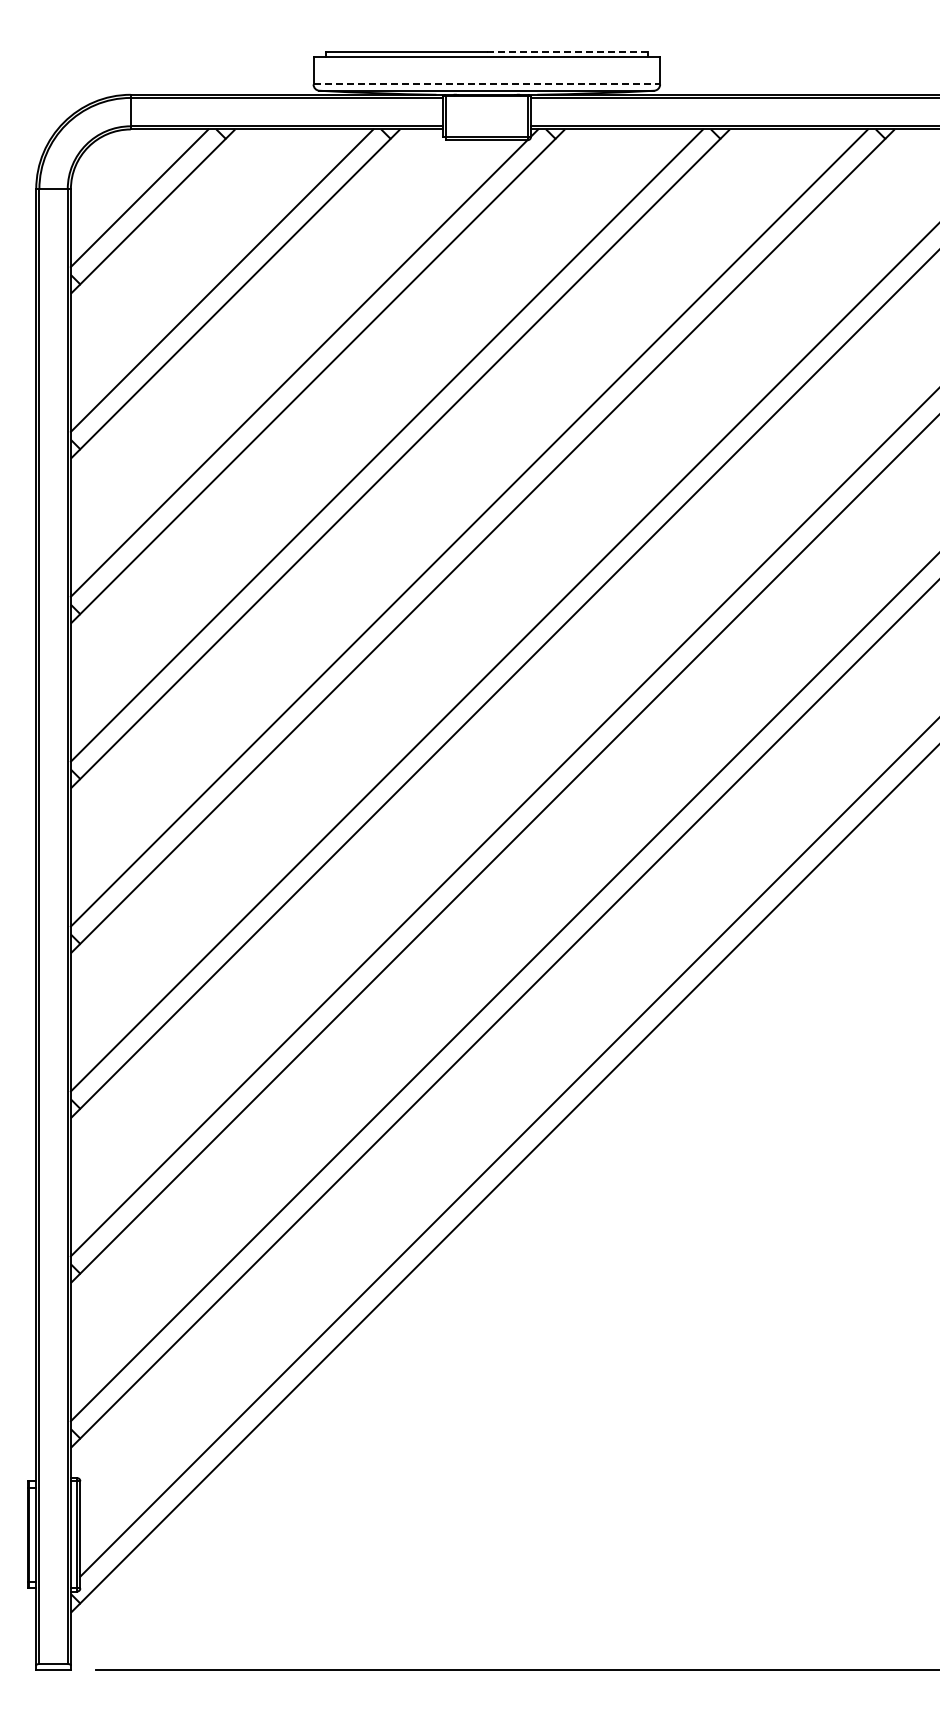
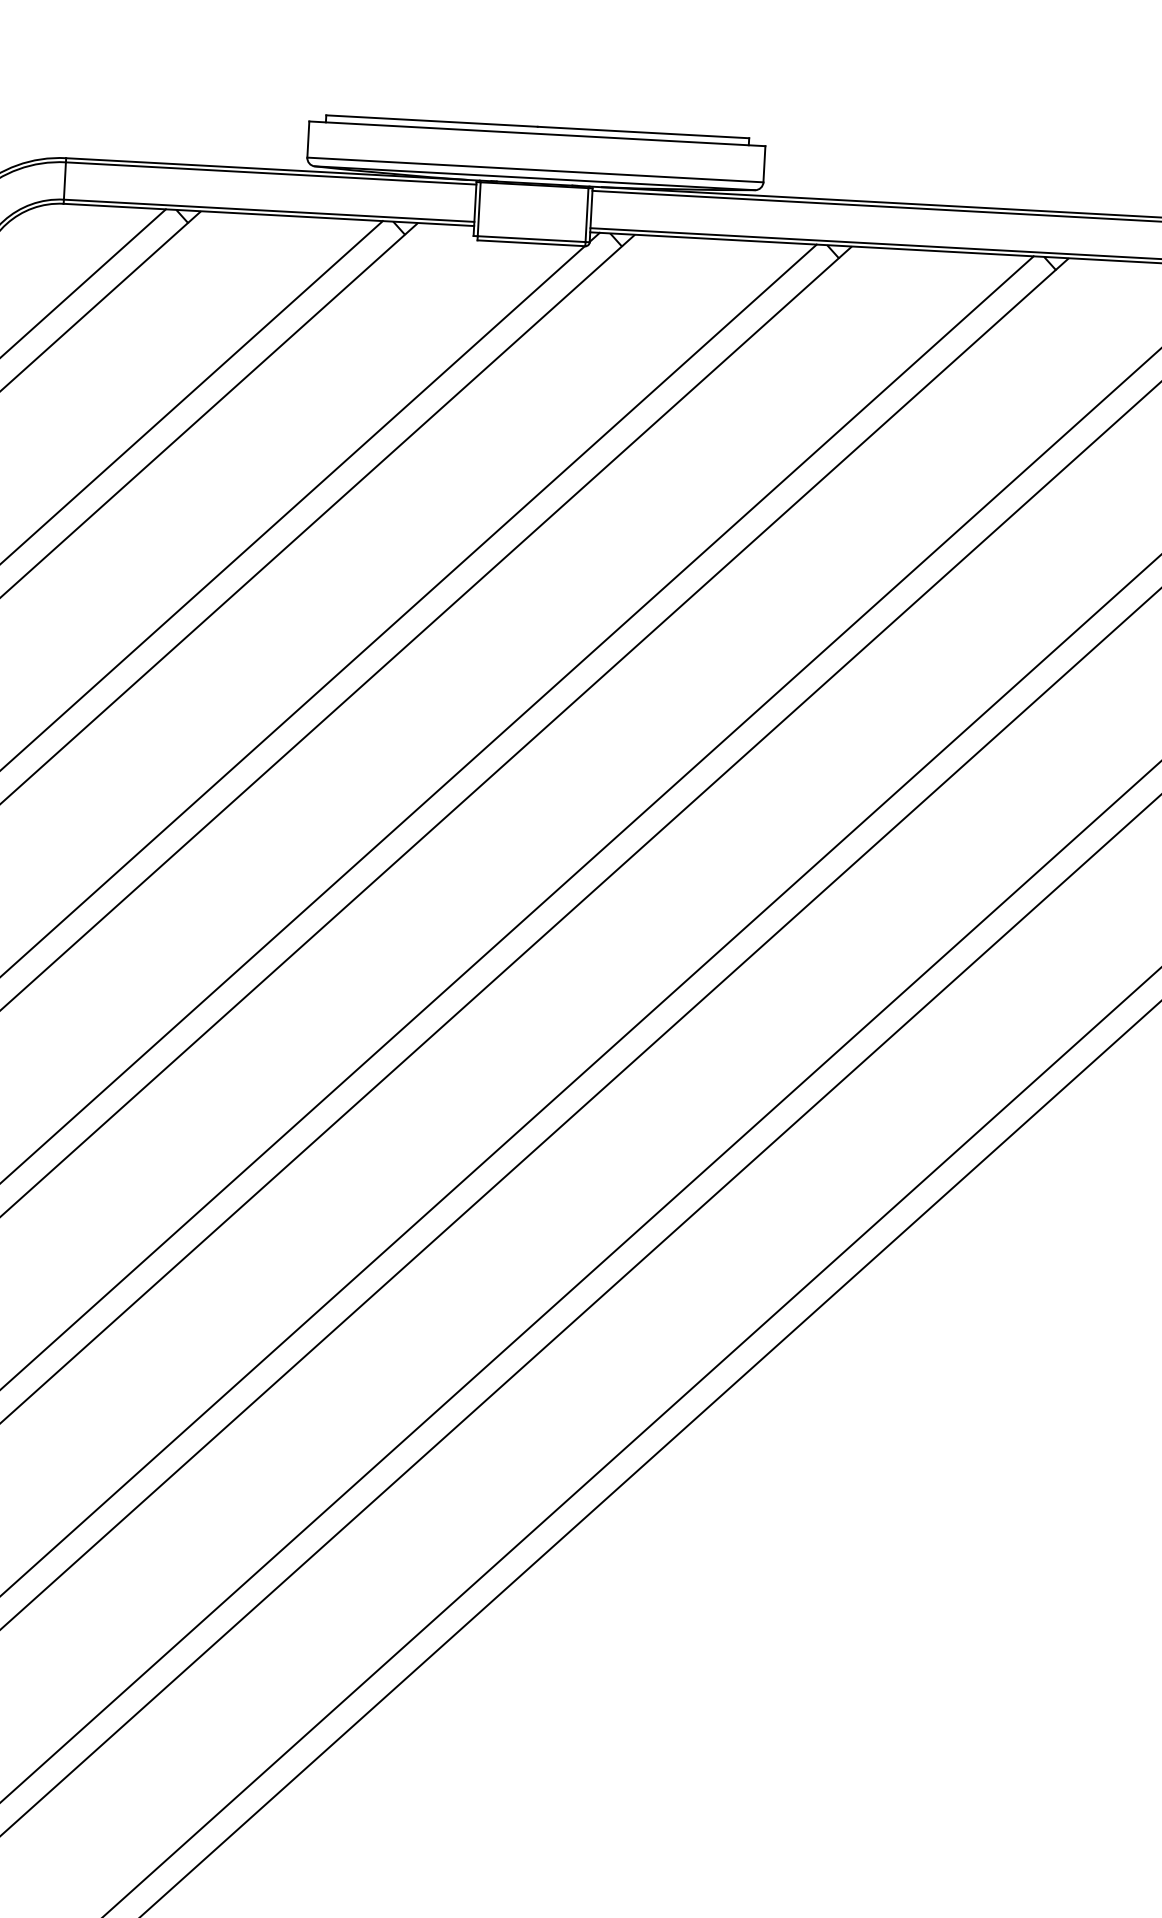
line: (566, 51) -> (642, 132), dashed -> solid
line: (487, 84) -> (536, 170), dashed -> solid

